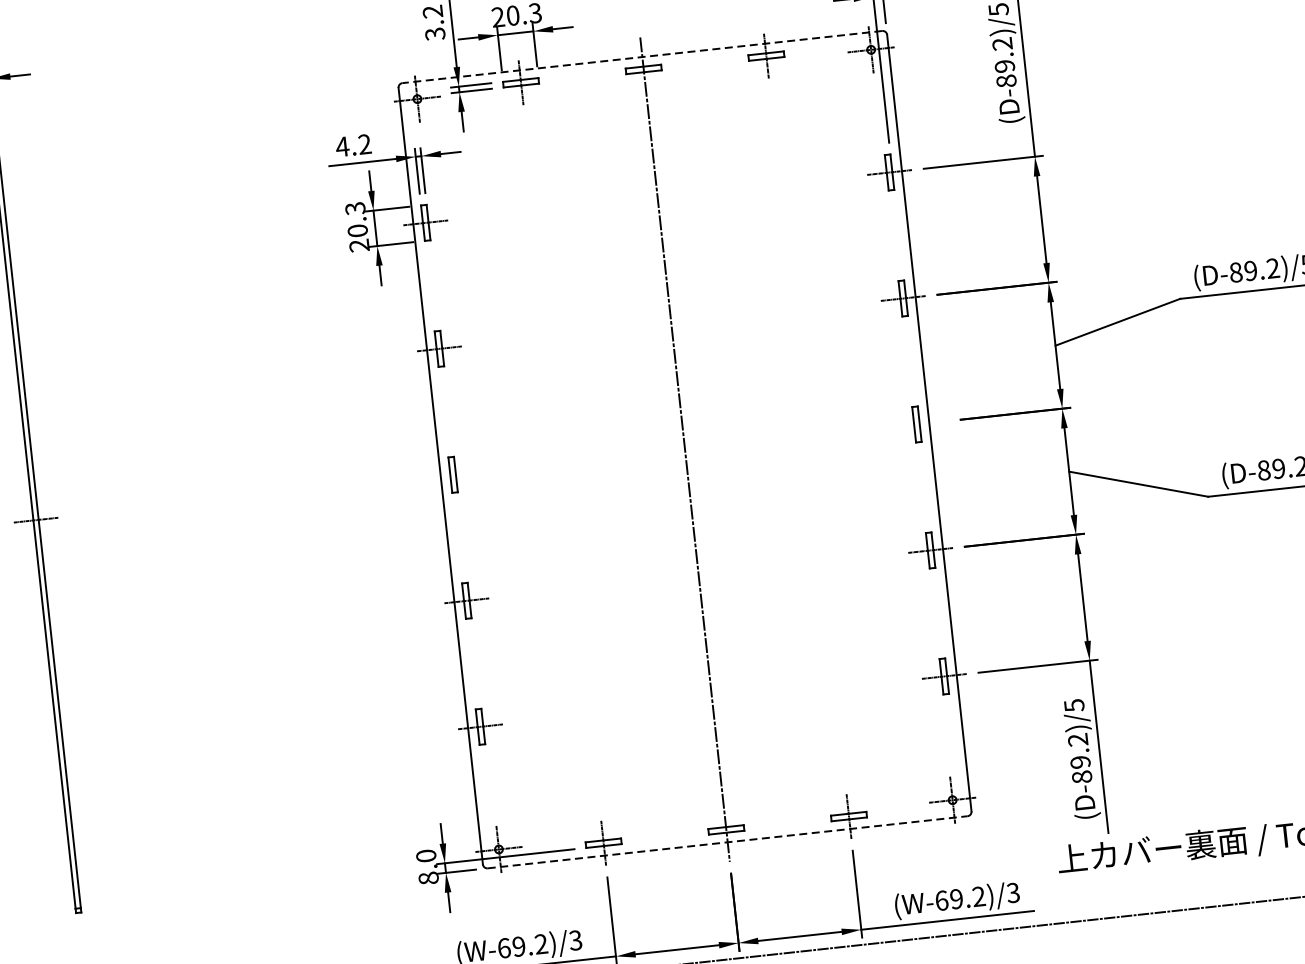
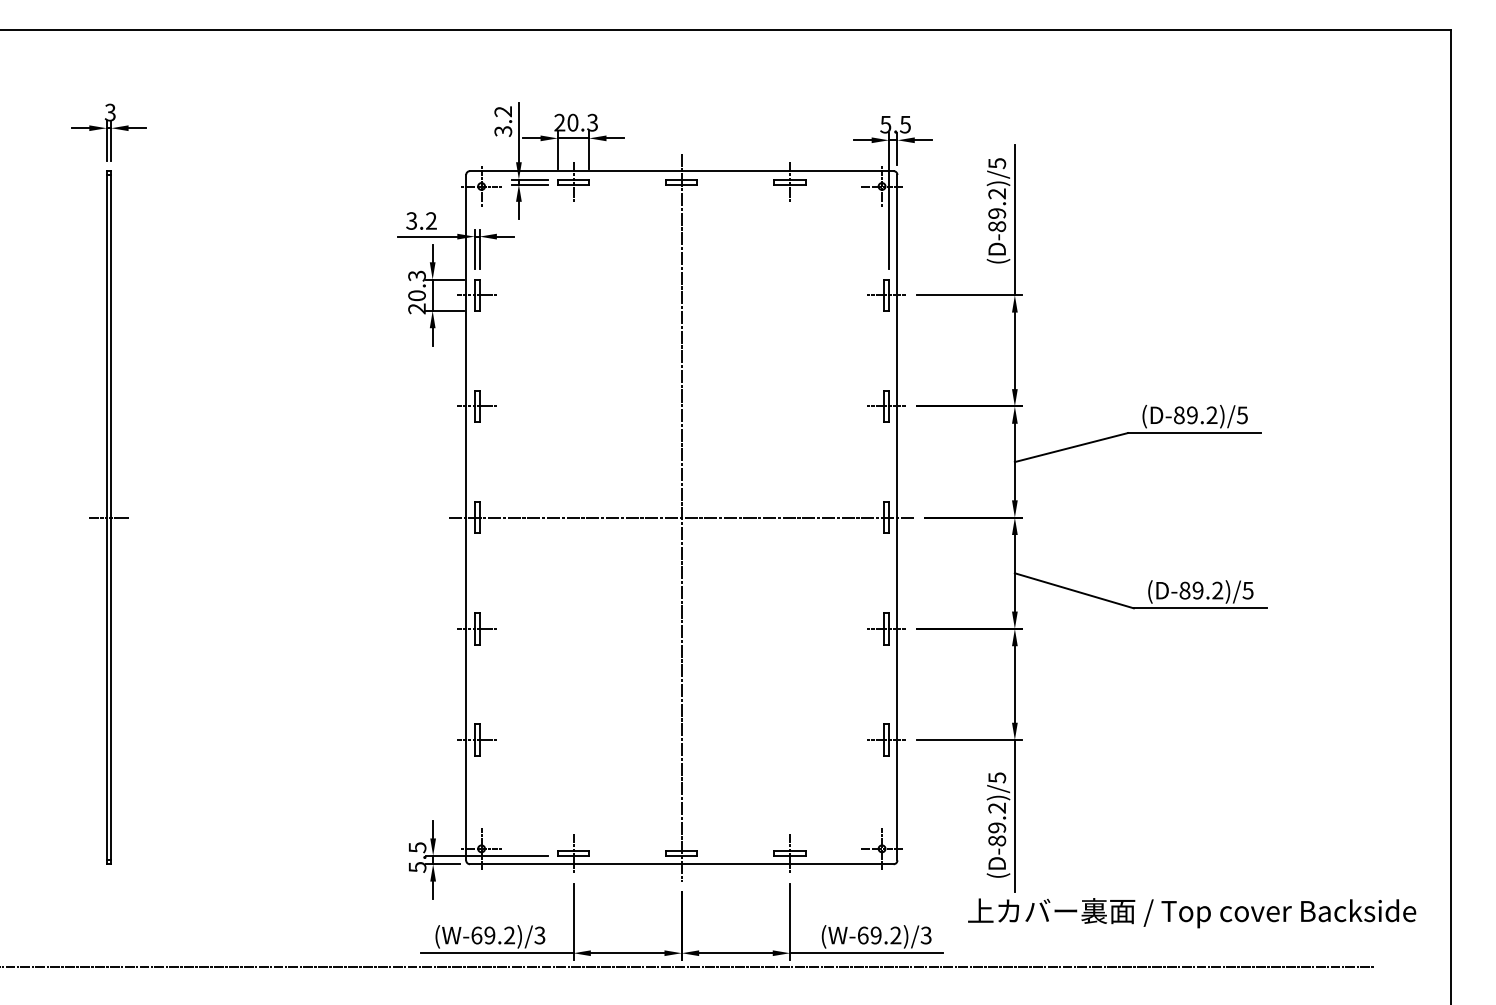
line: (642, 57) -> (681, 171), dashed -> solid
text: (342, 146) -> (411, 220), 4.2 -> 3.2
line: (684, 449) -> (681, 517), added
line: (727, 842) -> (681, 864), dashed -> solid
text: (427, 867) -> (417, 857), 8.0 -> 5.5

